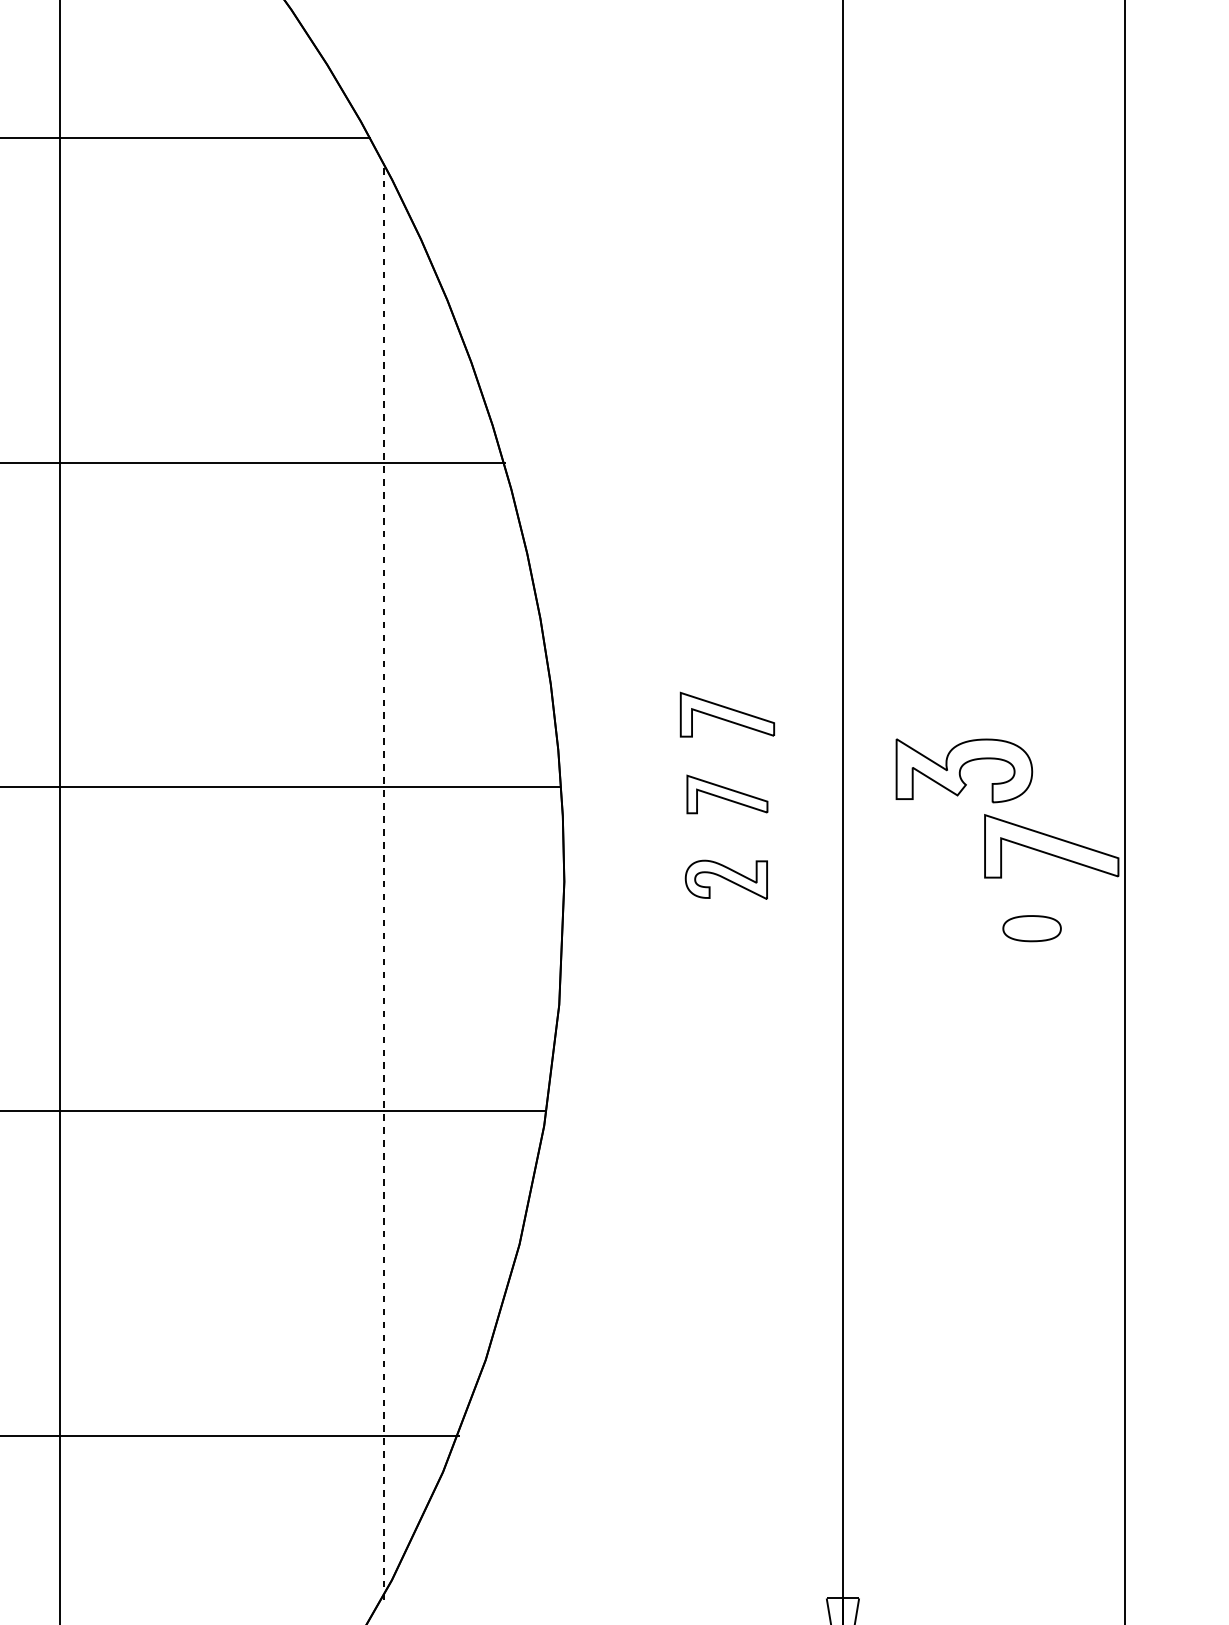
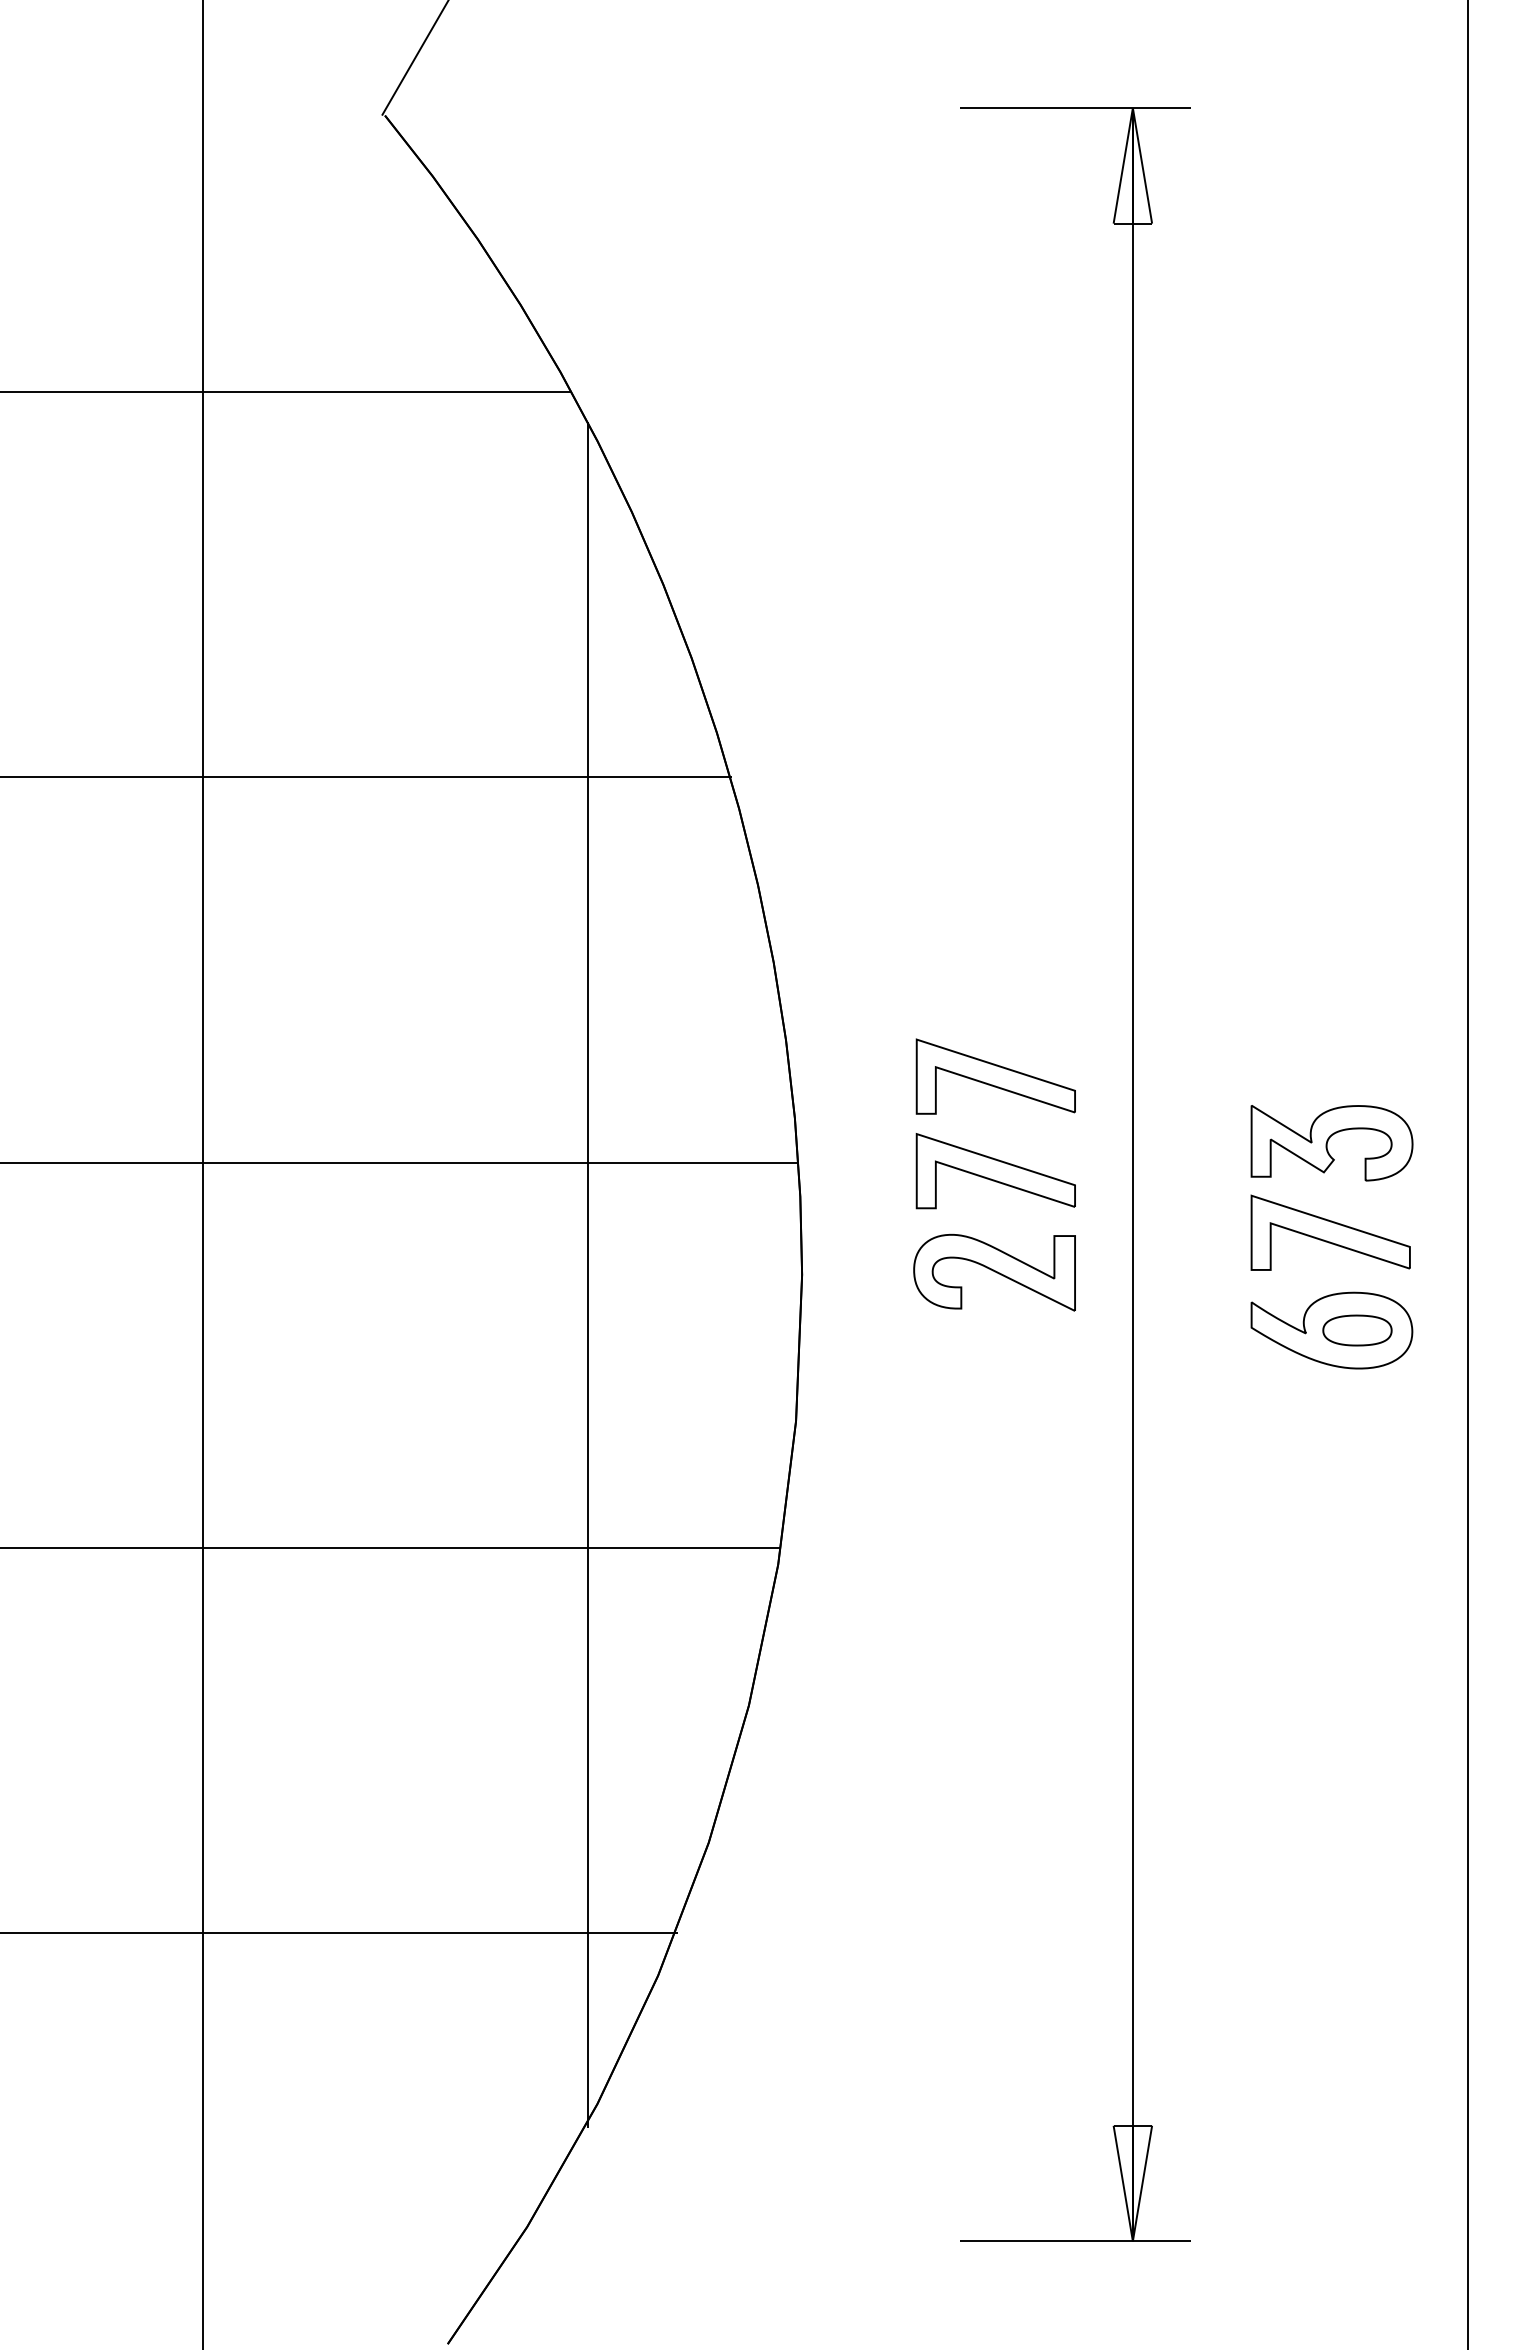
part: (727, 714) -> (995, 1076), size x1.43
part: (963, 771) -> (1331, 1143), moved
part: (727, 794) -> (995, 1171), size x1.67
part: (1051, 846) -> (1330, 1232), moved
part: (726, 879) -> (994, 1272), size x1.67
line: (384, 881) -> (588, 1274), dashed -> solid
part: (1010, 928) -> (1331, 1330), added

